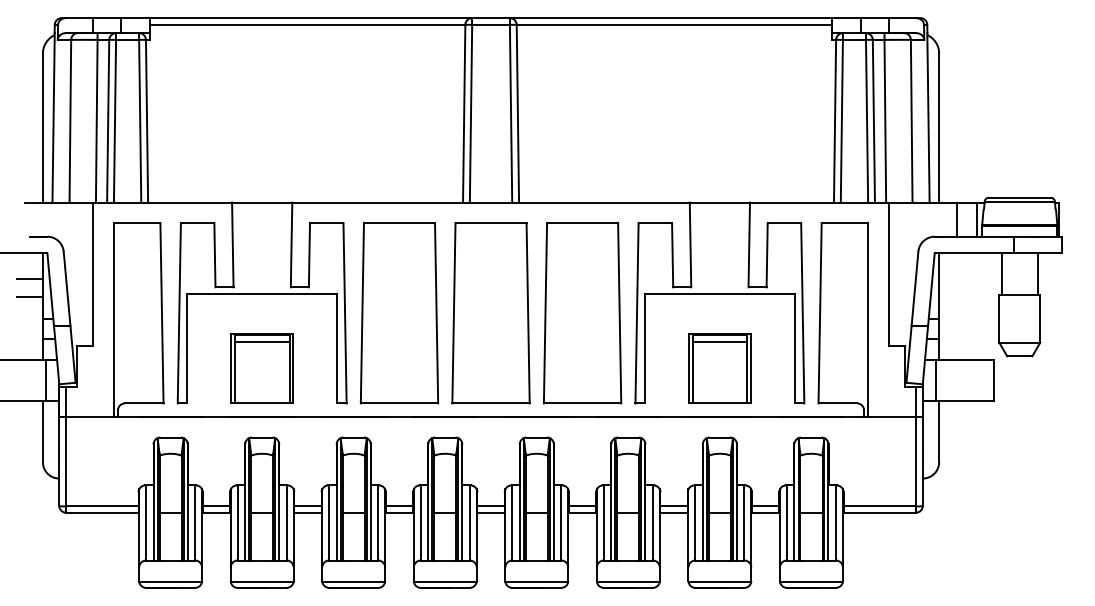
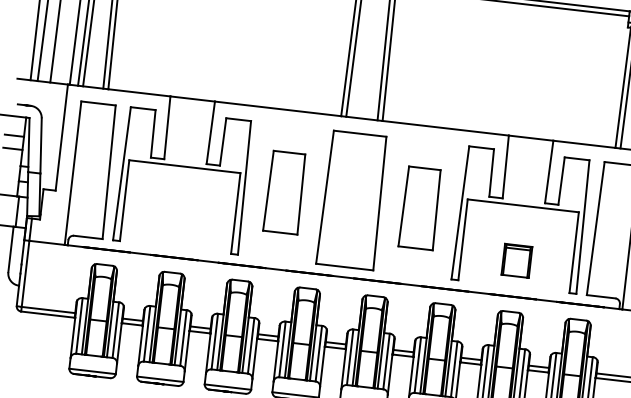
part: (399, 313) -> (284, 192), size x0.6
part: (582, 313) -> (420, 208), size x0.6
part: (261, 368) -> (177, 221), removed
part: (719, 368) -> (516, 260), size x0.6

